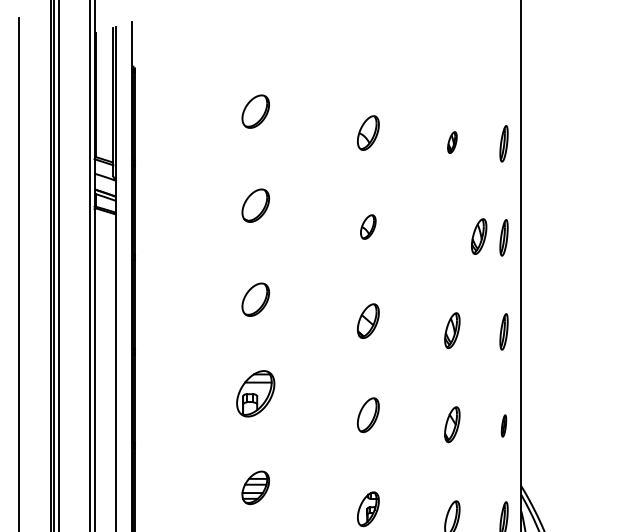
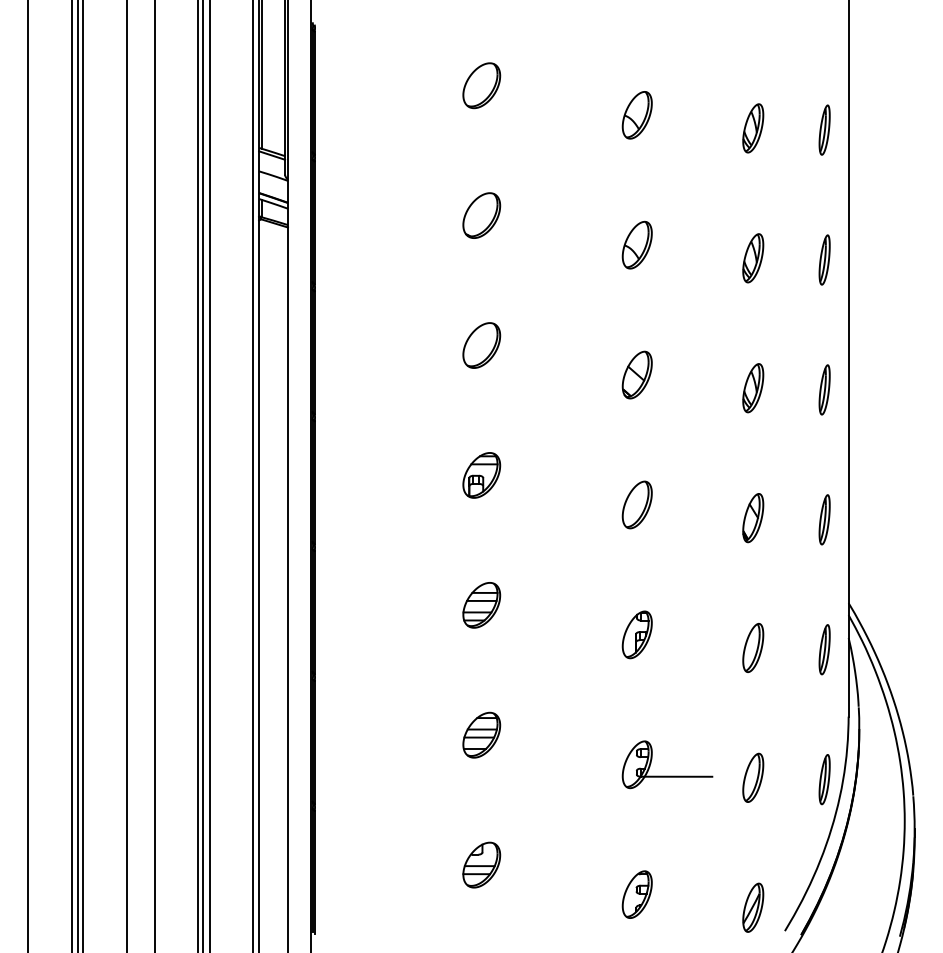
part: (452, 142) -> (753, 128), size x1.67
part: (367, 226) -> (636, 244), size x1.43
part: (479, 236) -> (753, 258), moved
part: (255, 393) -> (481, 475), size x0.71
part: (503, 425) -> (824, 519), size x1.67

